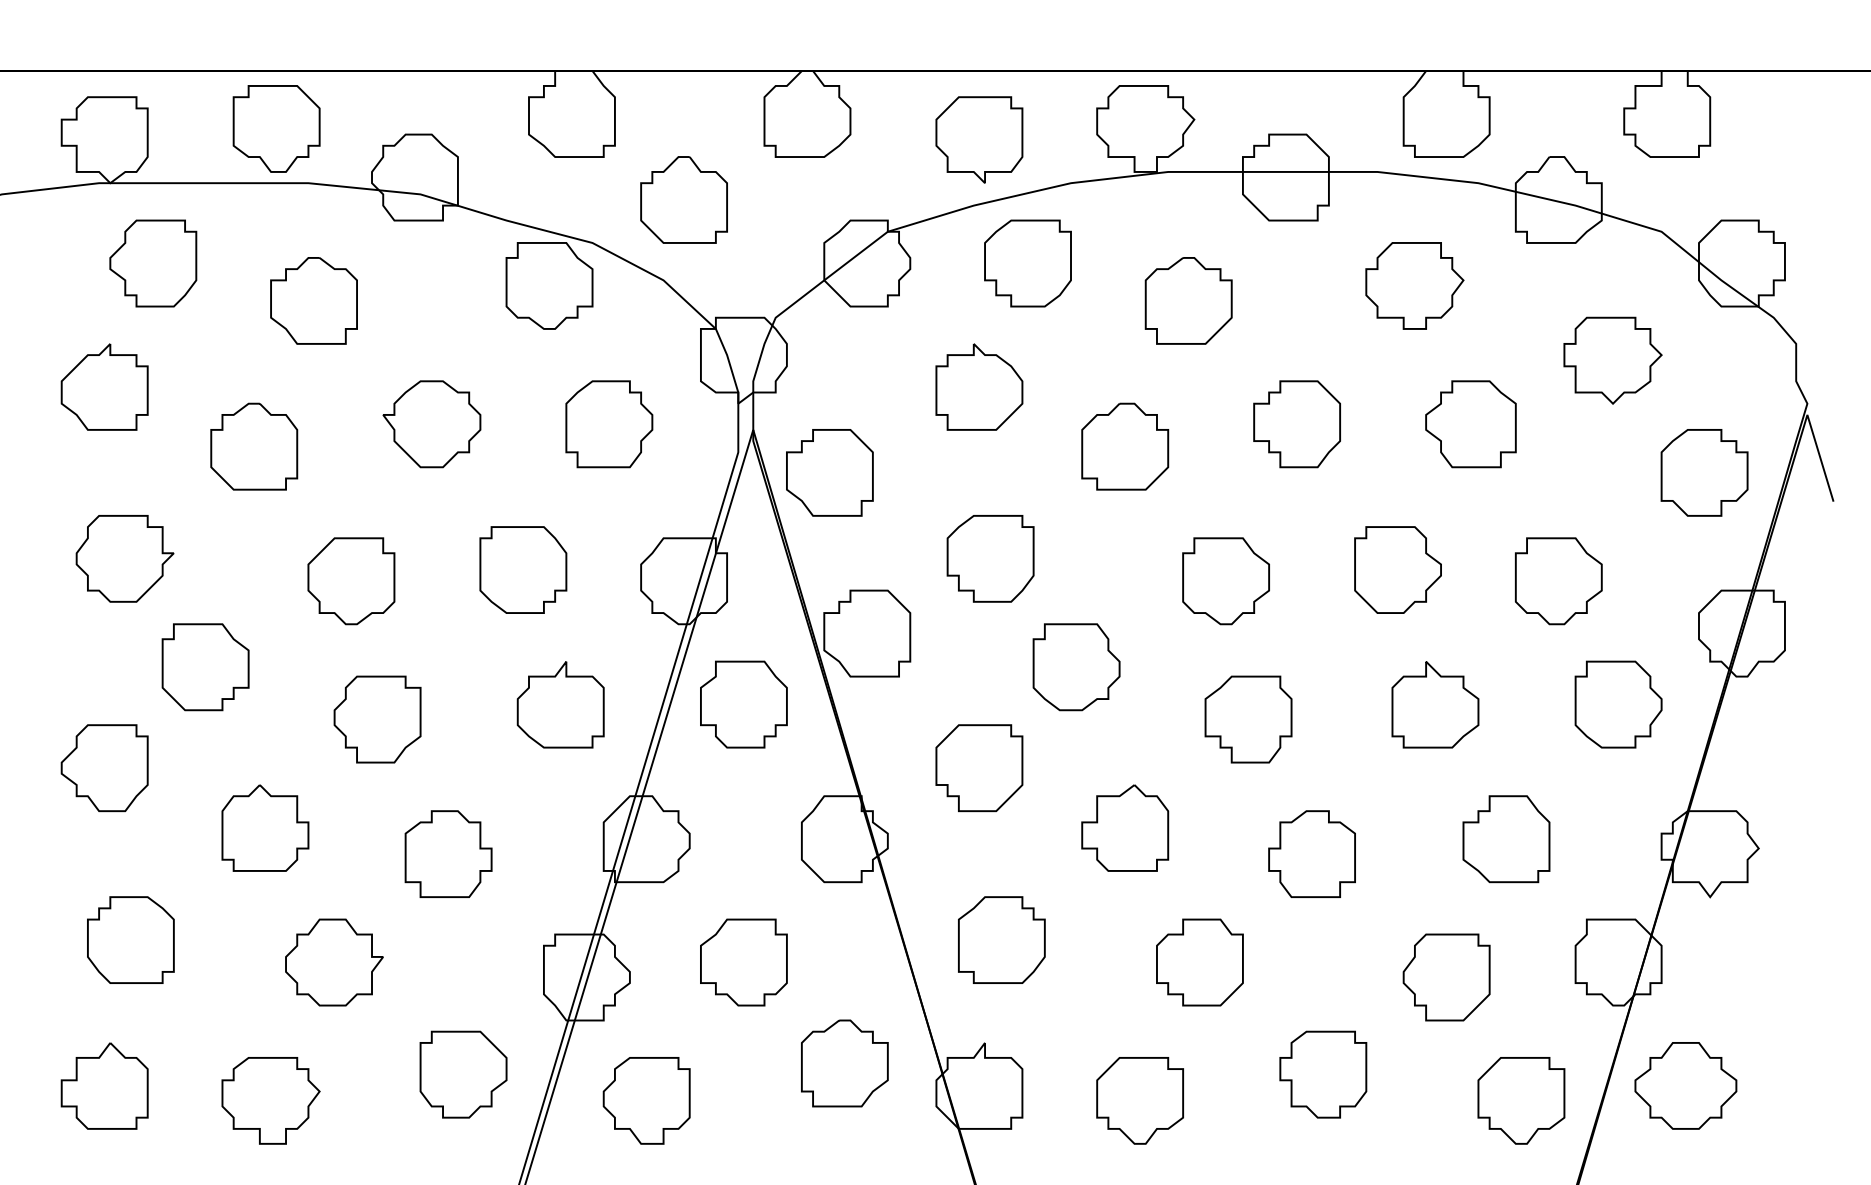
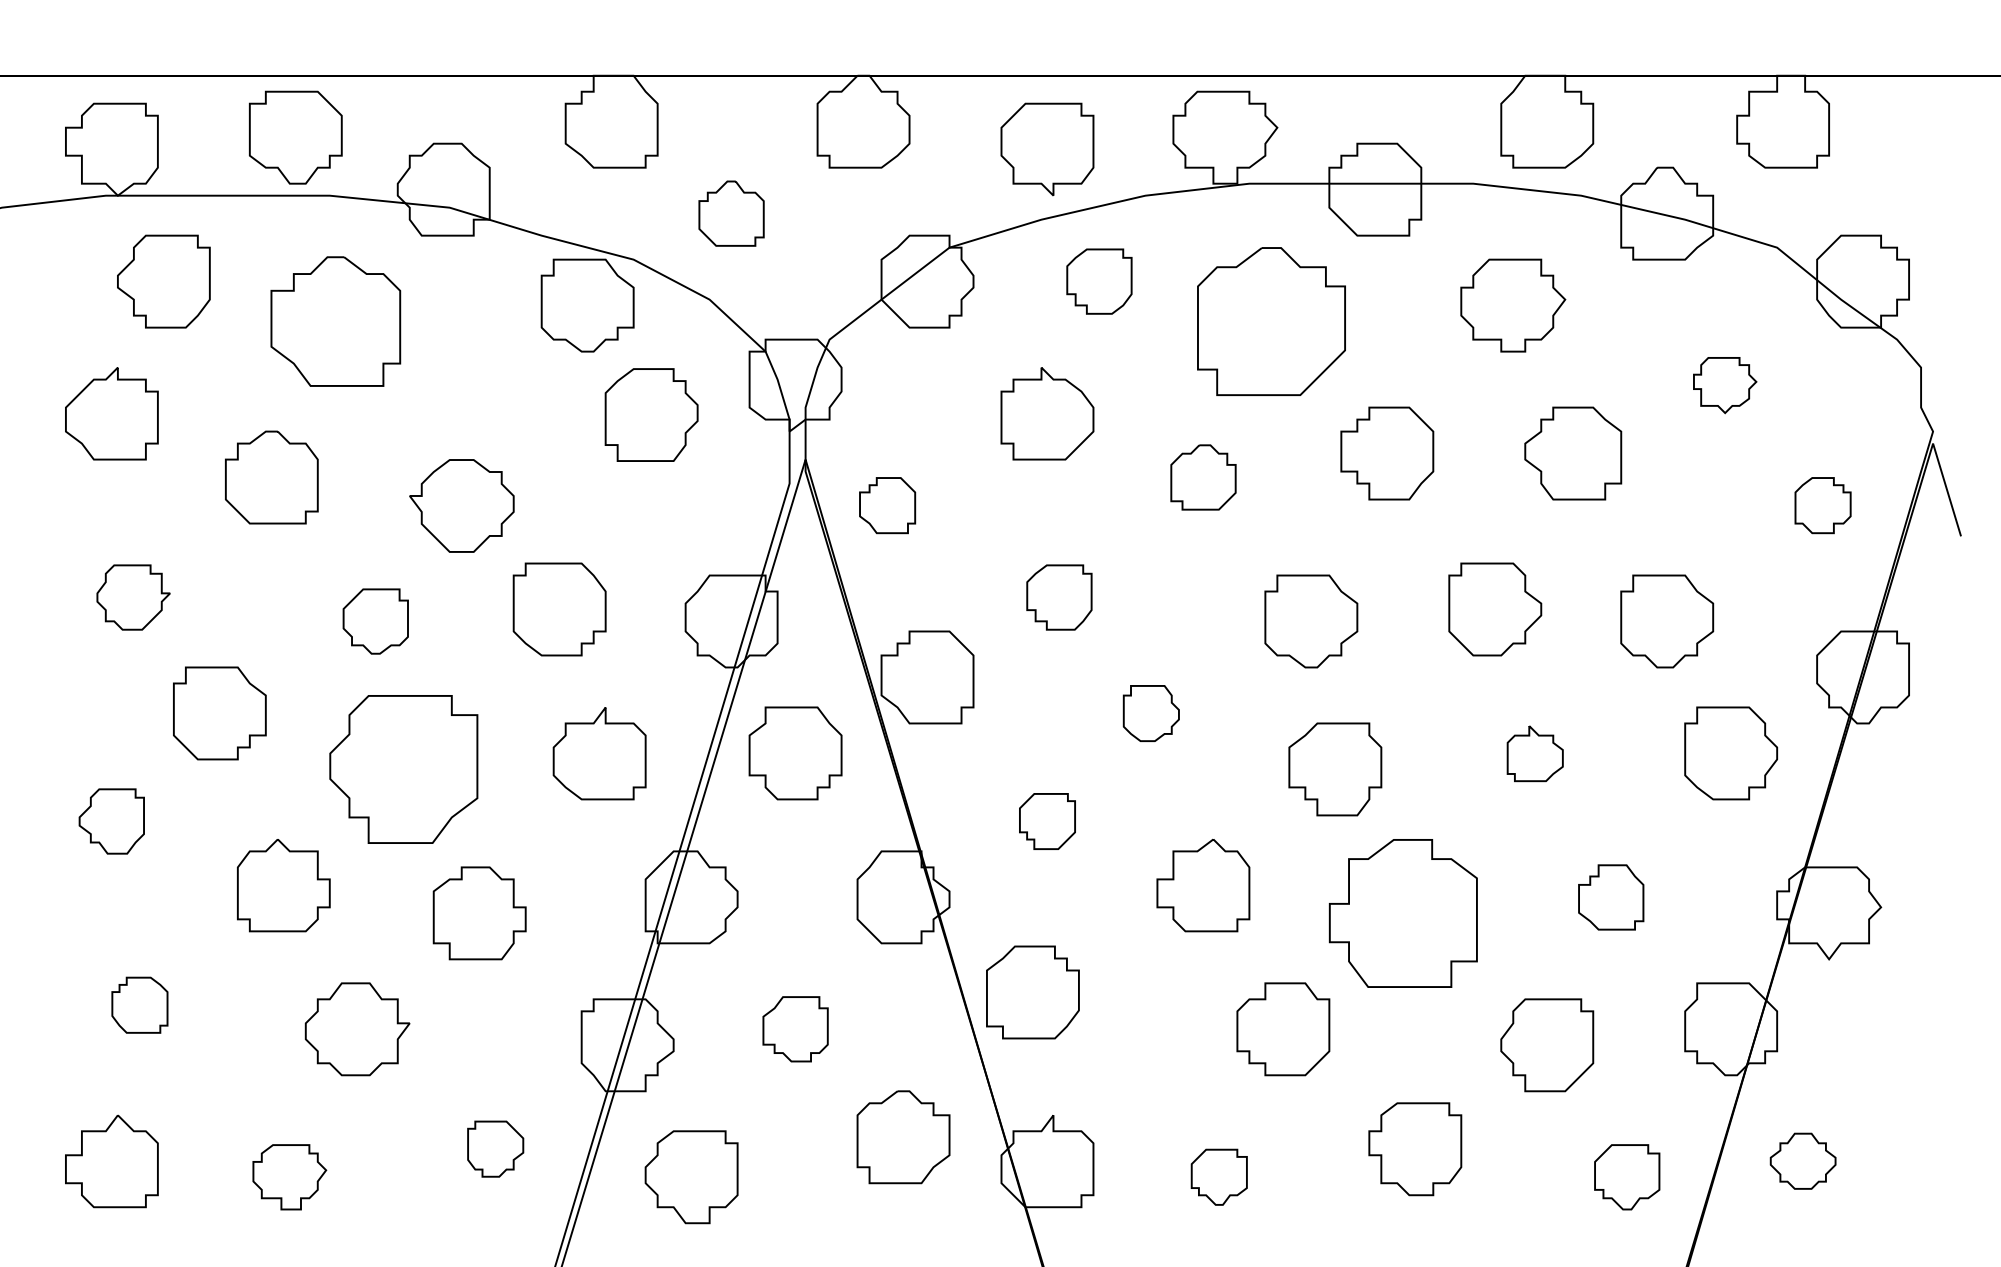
part: (683, 199) -> (730, 213), size x0.7
part: (1027, 263) -> (1098, 281), size x0.7
part: (313, 300) -> (335, 321), size x1.4
part: (1188, 300) -> (1271, 321), size x1.6
part: (1612, 360) -> (1724, 385), size x0.6
part: (431, 424) -> (461, 506), moved
part: (609, 424) -> (651, 415), moved
part: (1125, 446) -> (1203, 477), size x0.7
part: (829, 472) -> (887, 505), size x0.6
part: (1704, 472) -> (1823, 505), size x0.6
part: (124, 558) -> (133, 597), size x0.7
part: (990, 558) -> (1059, 597), size x0.7
part: (351, 581) -> (375, 621), size x0.7
part: (1076, 667) -> (1151, 713), size x0.6
part: (1435, 704) -> (1535, 753), size x0.6
part: (377, 719) -> (403, 769), size x1.6
part: (104, 768) -> (111, 821), size x0.7
part: (979, 768) -> (1047, 821), size x0.6
part: (1506, 839) -> (1611, 897), size x0.7
part: (1311, 853) -> (1402, 912), size x1.6
part: (130, 939) -> (139, 1004), size x0.6
part: (1001, 939) -> (1032, 991), moved
part: (743, 962) -> (795, 1029), size x0.7
part: (463, 1074) -> (495, 1149), size x0.6
part: (1685, 1085) -> (1802, 1160), size x0.6
part: (270, 1100) -> (289, 1176), size x0.7
part: (1139, 1100) -> (1218, 1176), size x0.6
part: (1521, 1100) -> (1627, 1176), size x0.7

